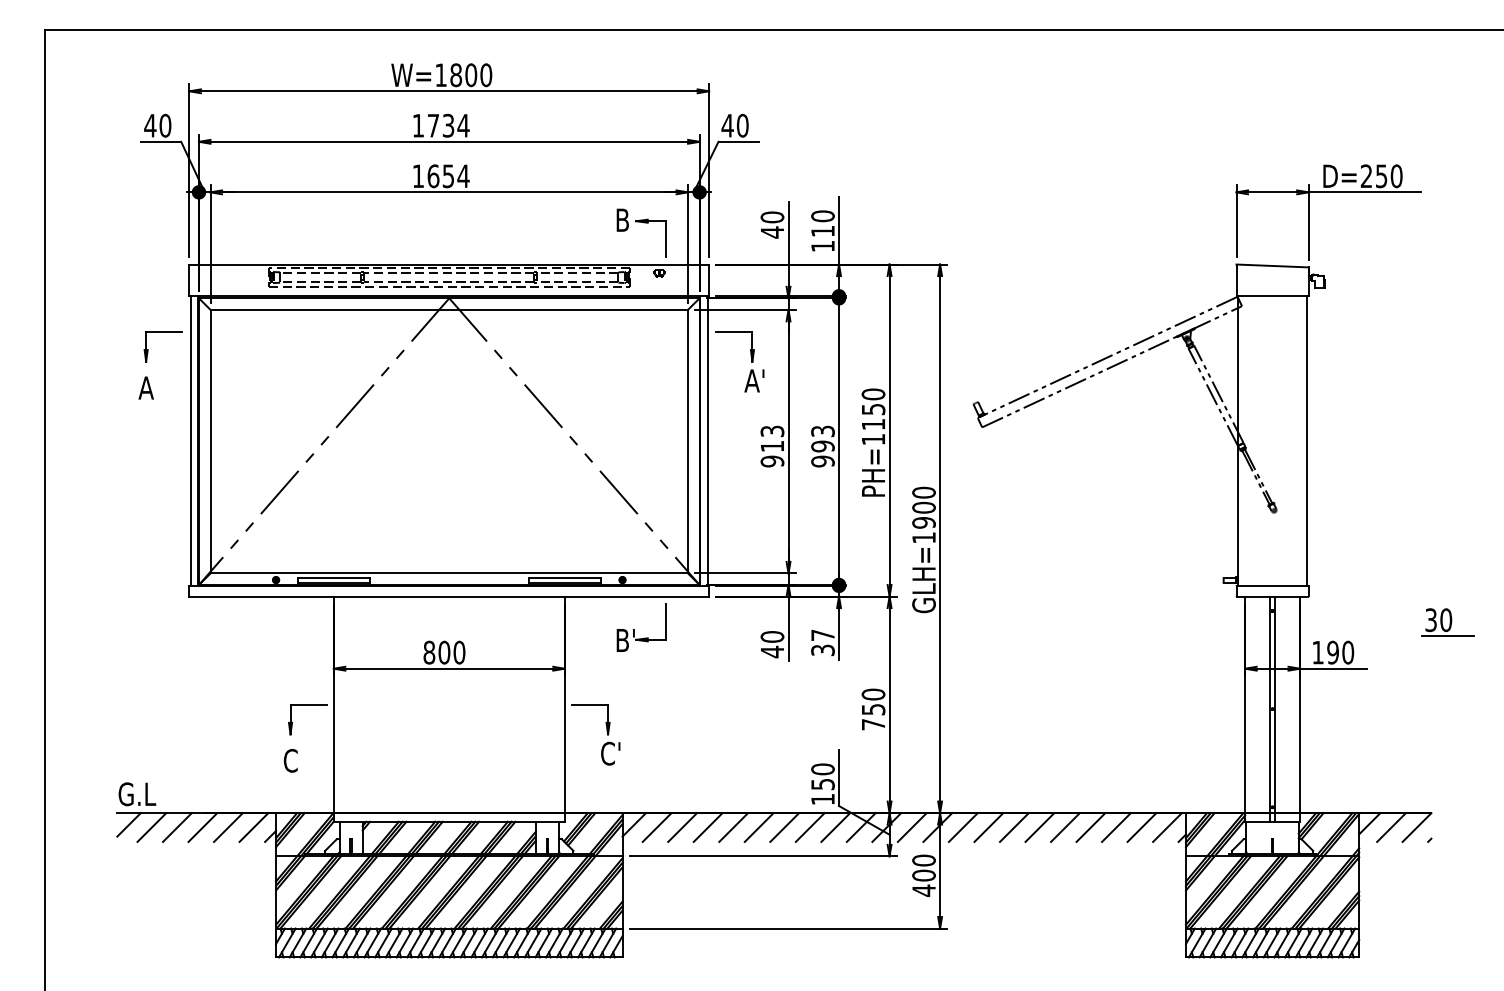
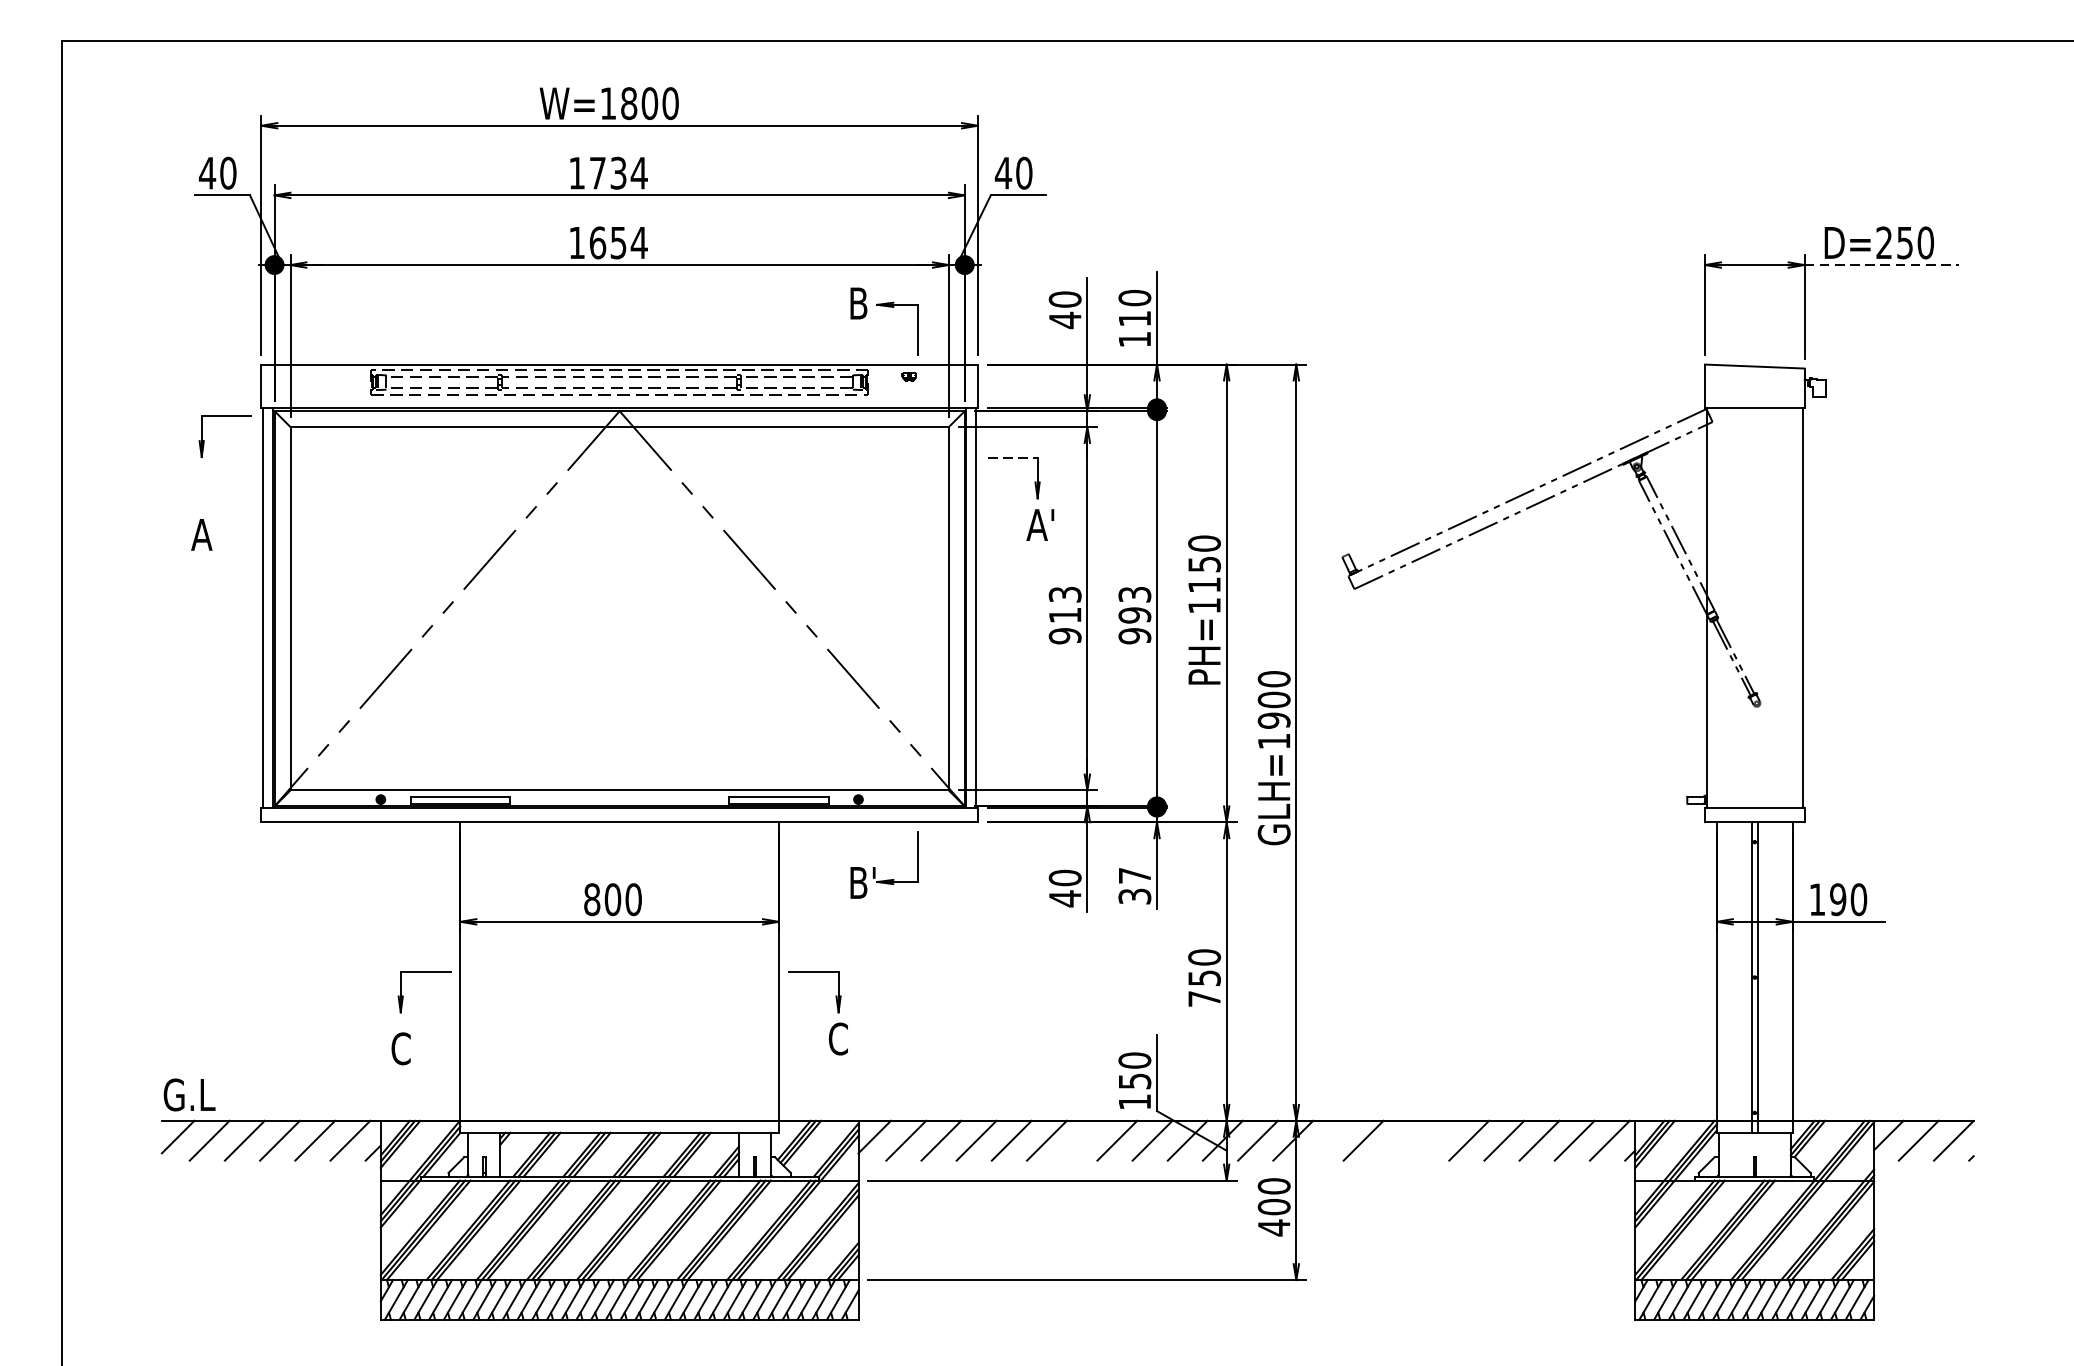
line: (1364, 192) -> (1881, 265), solid -> dashed
part: (162, 332) -> (224, 416), moved
line: (734, 332) -> (1012, 458), solid -> dashed
part: (1447, 622) -> (1995, 858), removed
text: (619, 746) -> (854, 1029), C' -> C
line: (784, 827) -> (1081, 1140), removed
line: (962, 827) -> (1327, 1140), removed
line: (1013, 827) -> (1397, 1140), removed
line: (1039, 827) -> (1433, 1140), removed

